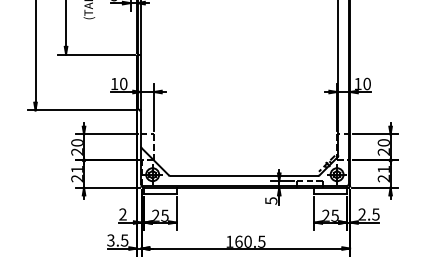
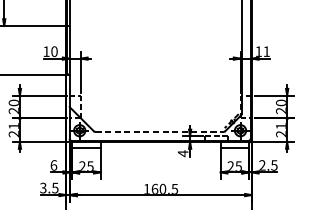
text: (366, 83) -> (266, 51), 10 -> 11
line: (244, 176) -> (159, 132), solid -> dashed
text: (271, 200) -> (183, 153), 5 -> 4
text: (122, 214) -> (53, 165), 2 -> 6

